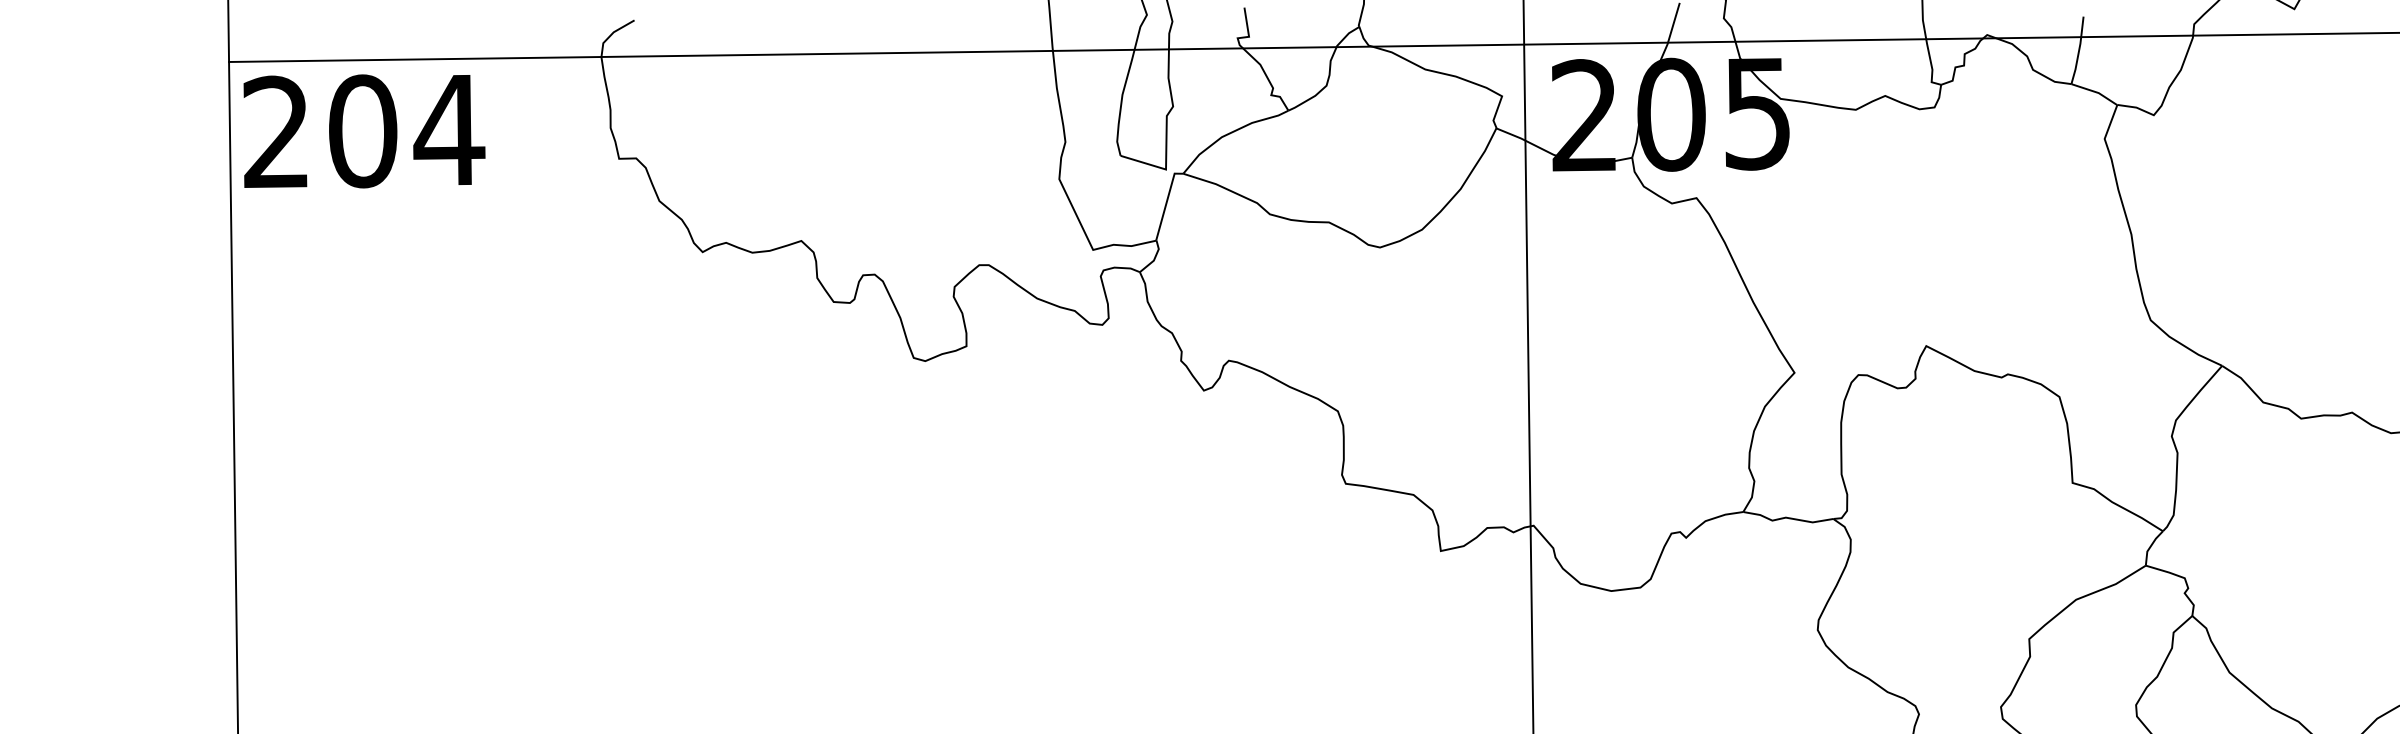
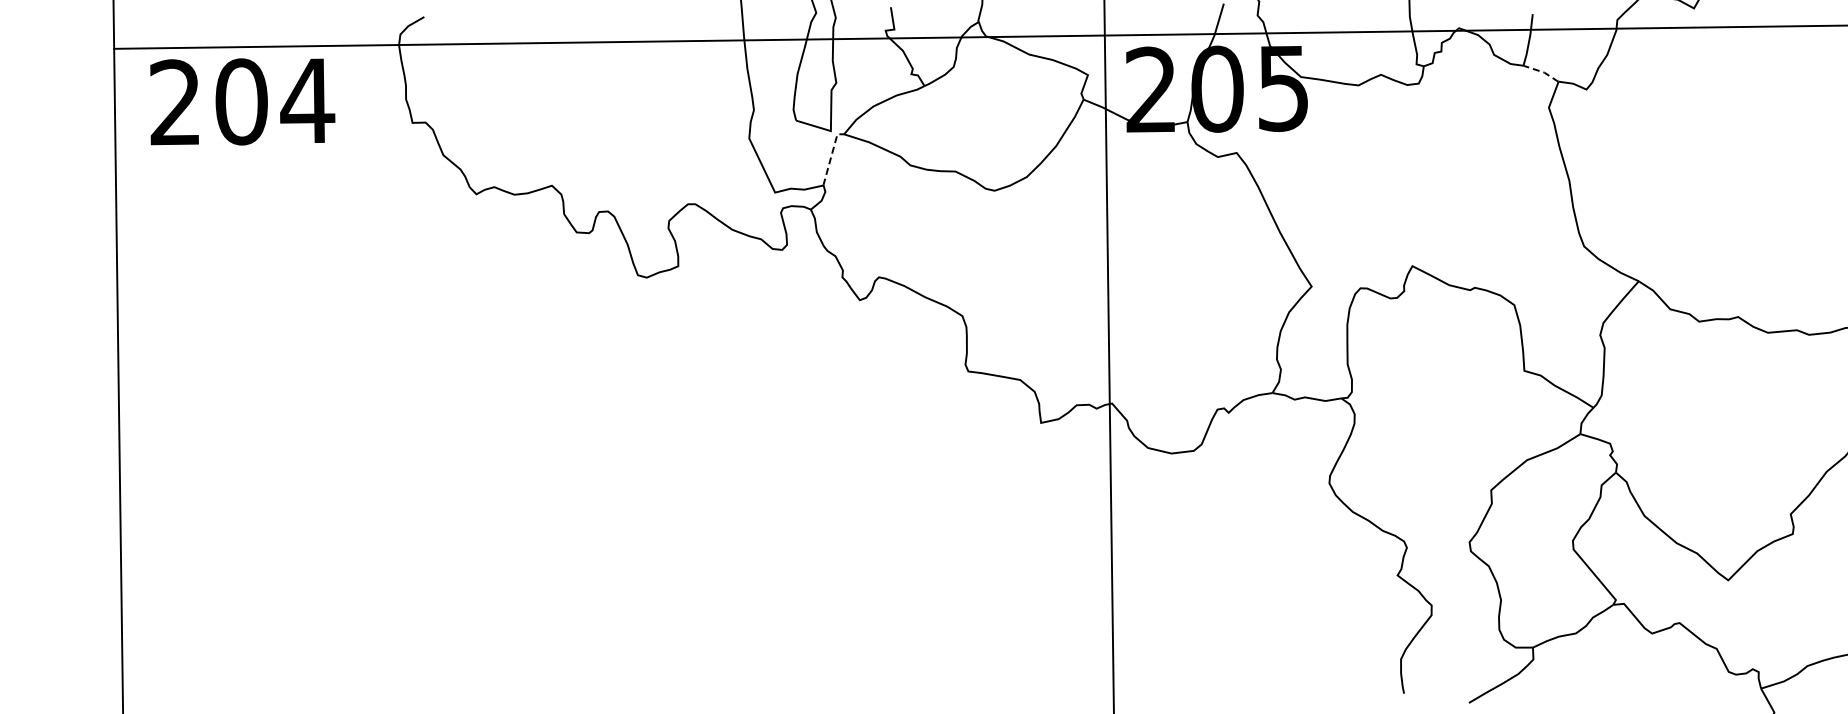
line: (2096, 92) -> (1542, 72), solid -> dashed
text: (364, 130) -> (242, 101), moved
line: (1166, 202) -> (831, 156), solid -> dashed

